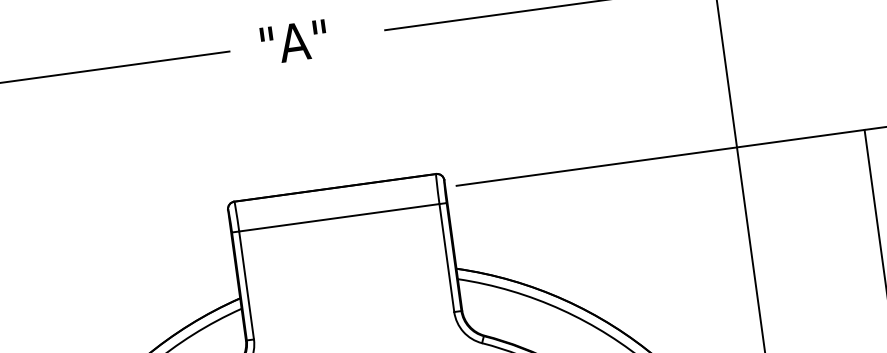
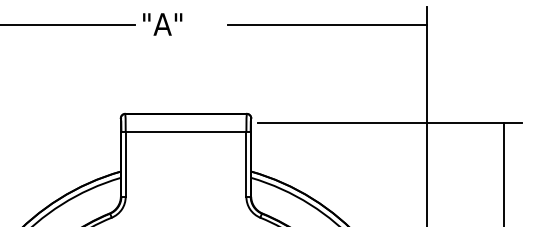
text: (294, 42) -> (162, 24), moved

